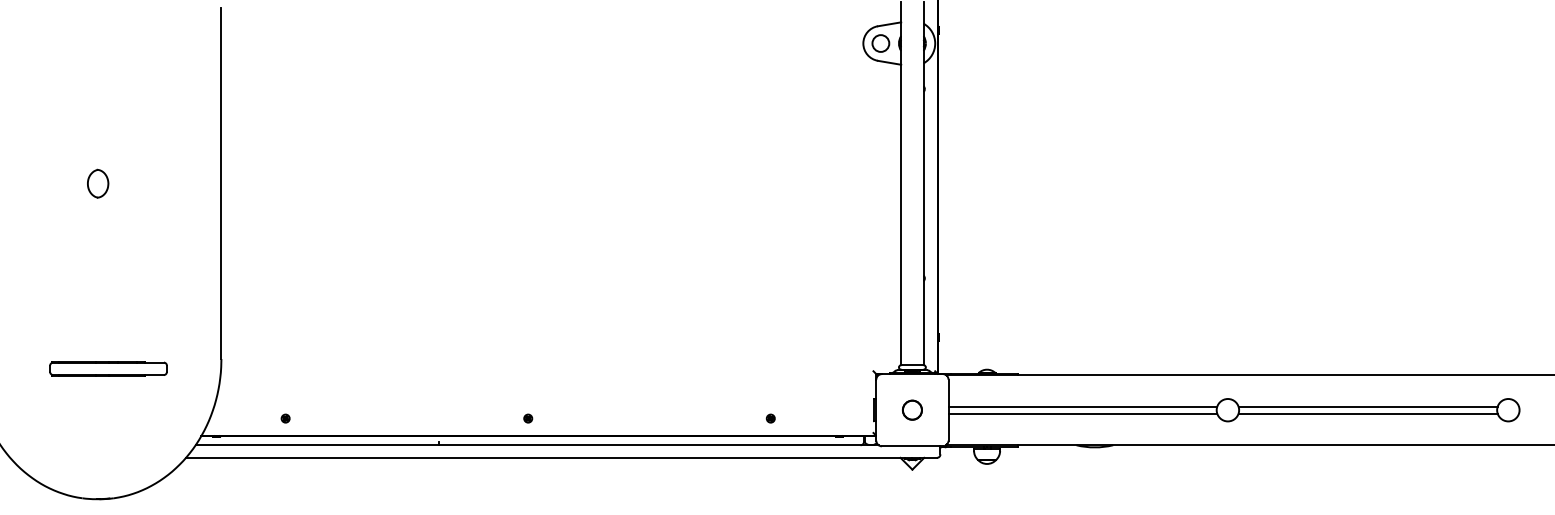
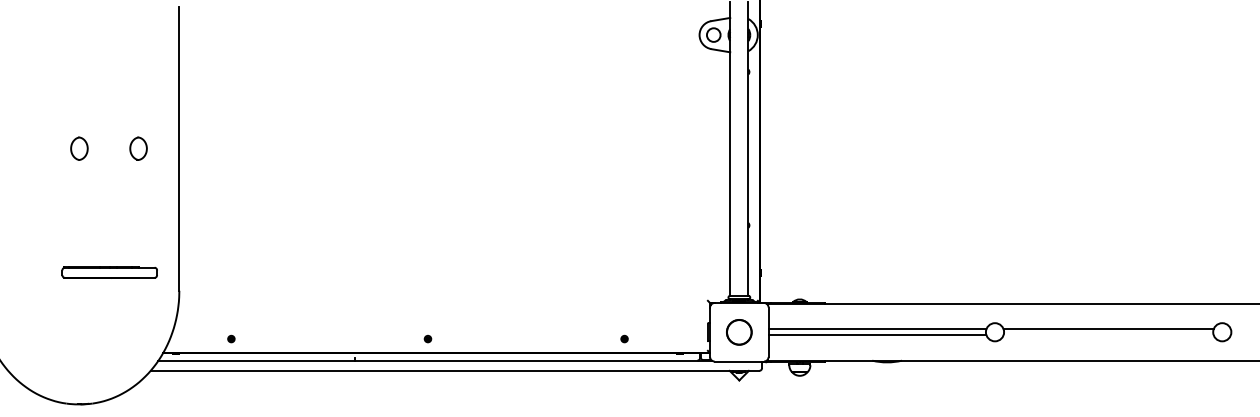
part: (171, 183) -> (138, 148), added
part: (108, 368) -> (109, 272), moved
circle: (912, 409) -> (739, 331), size x1.6
line: (1367, 413) -> (1108, 334), removed

